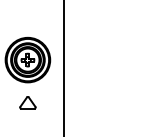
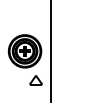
part: (27, 102) -> (35, 80), moved

